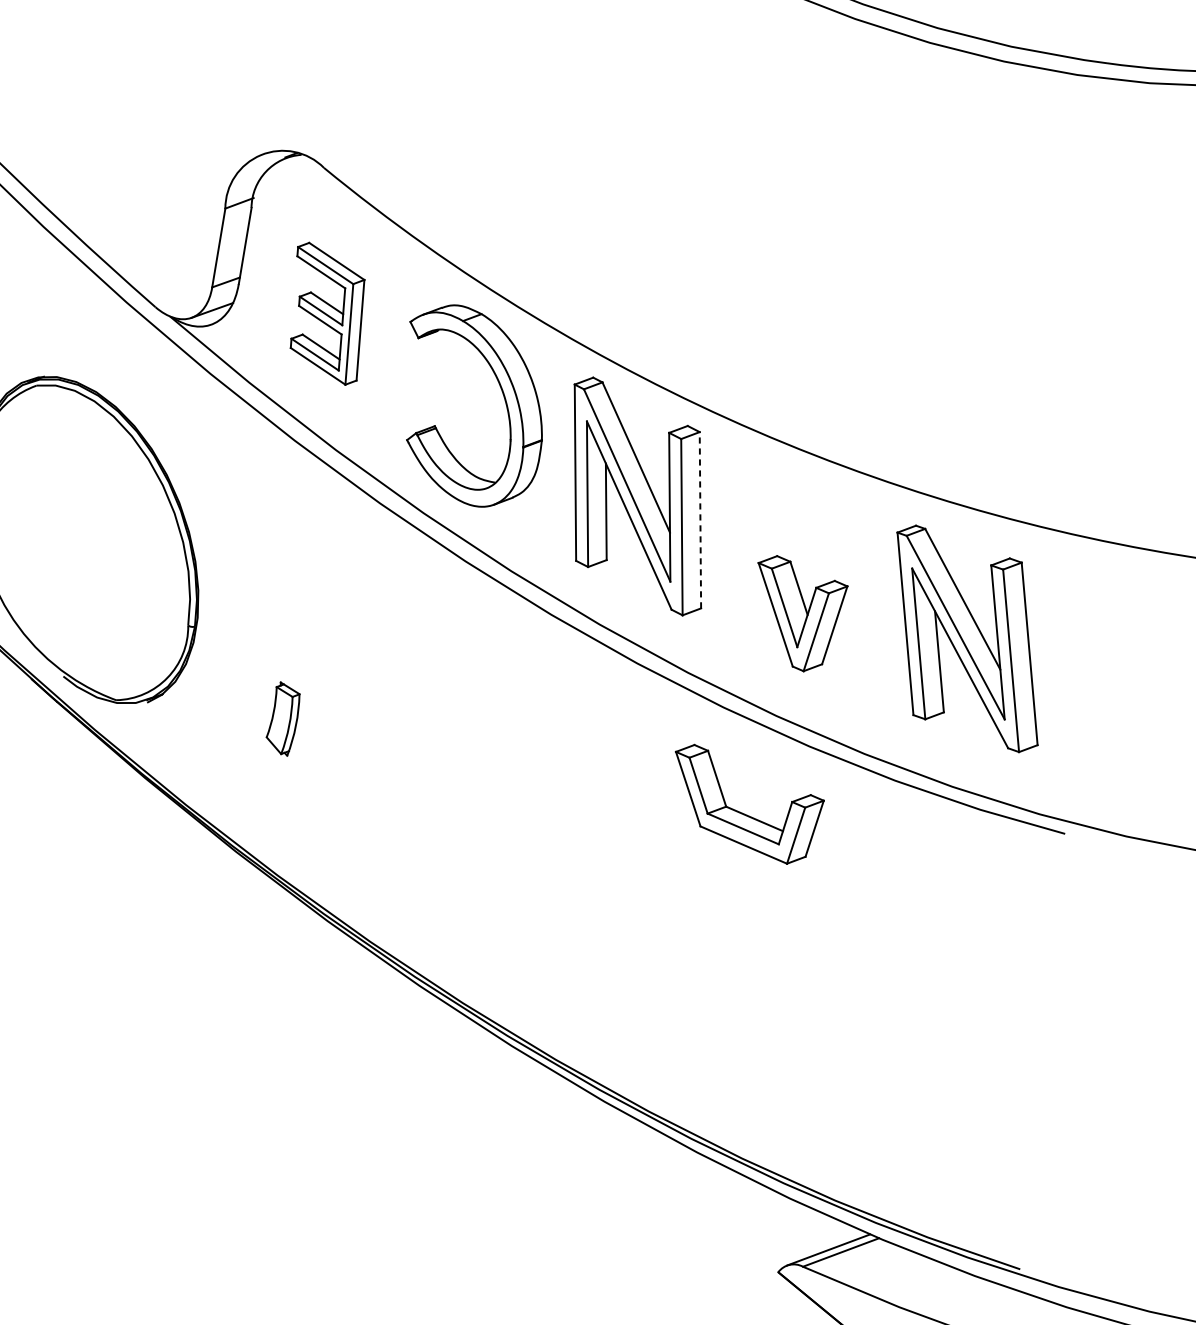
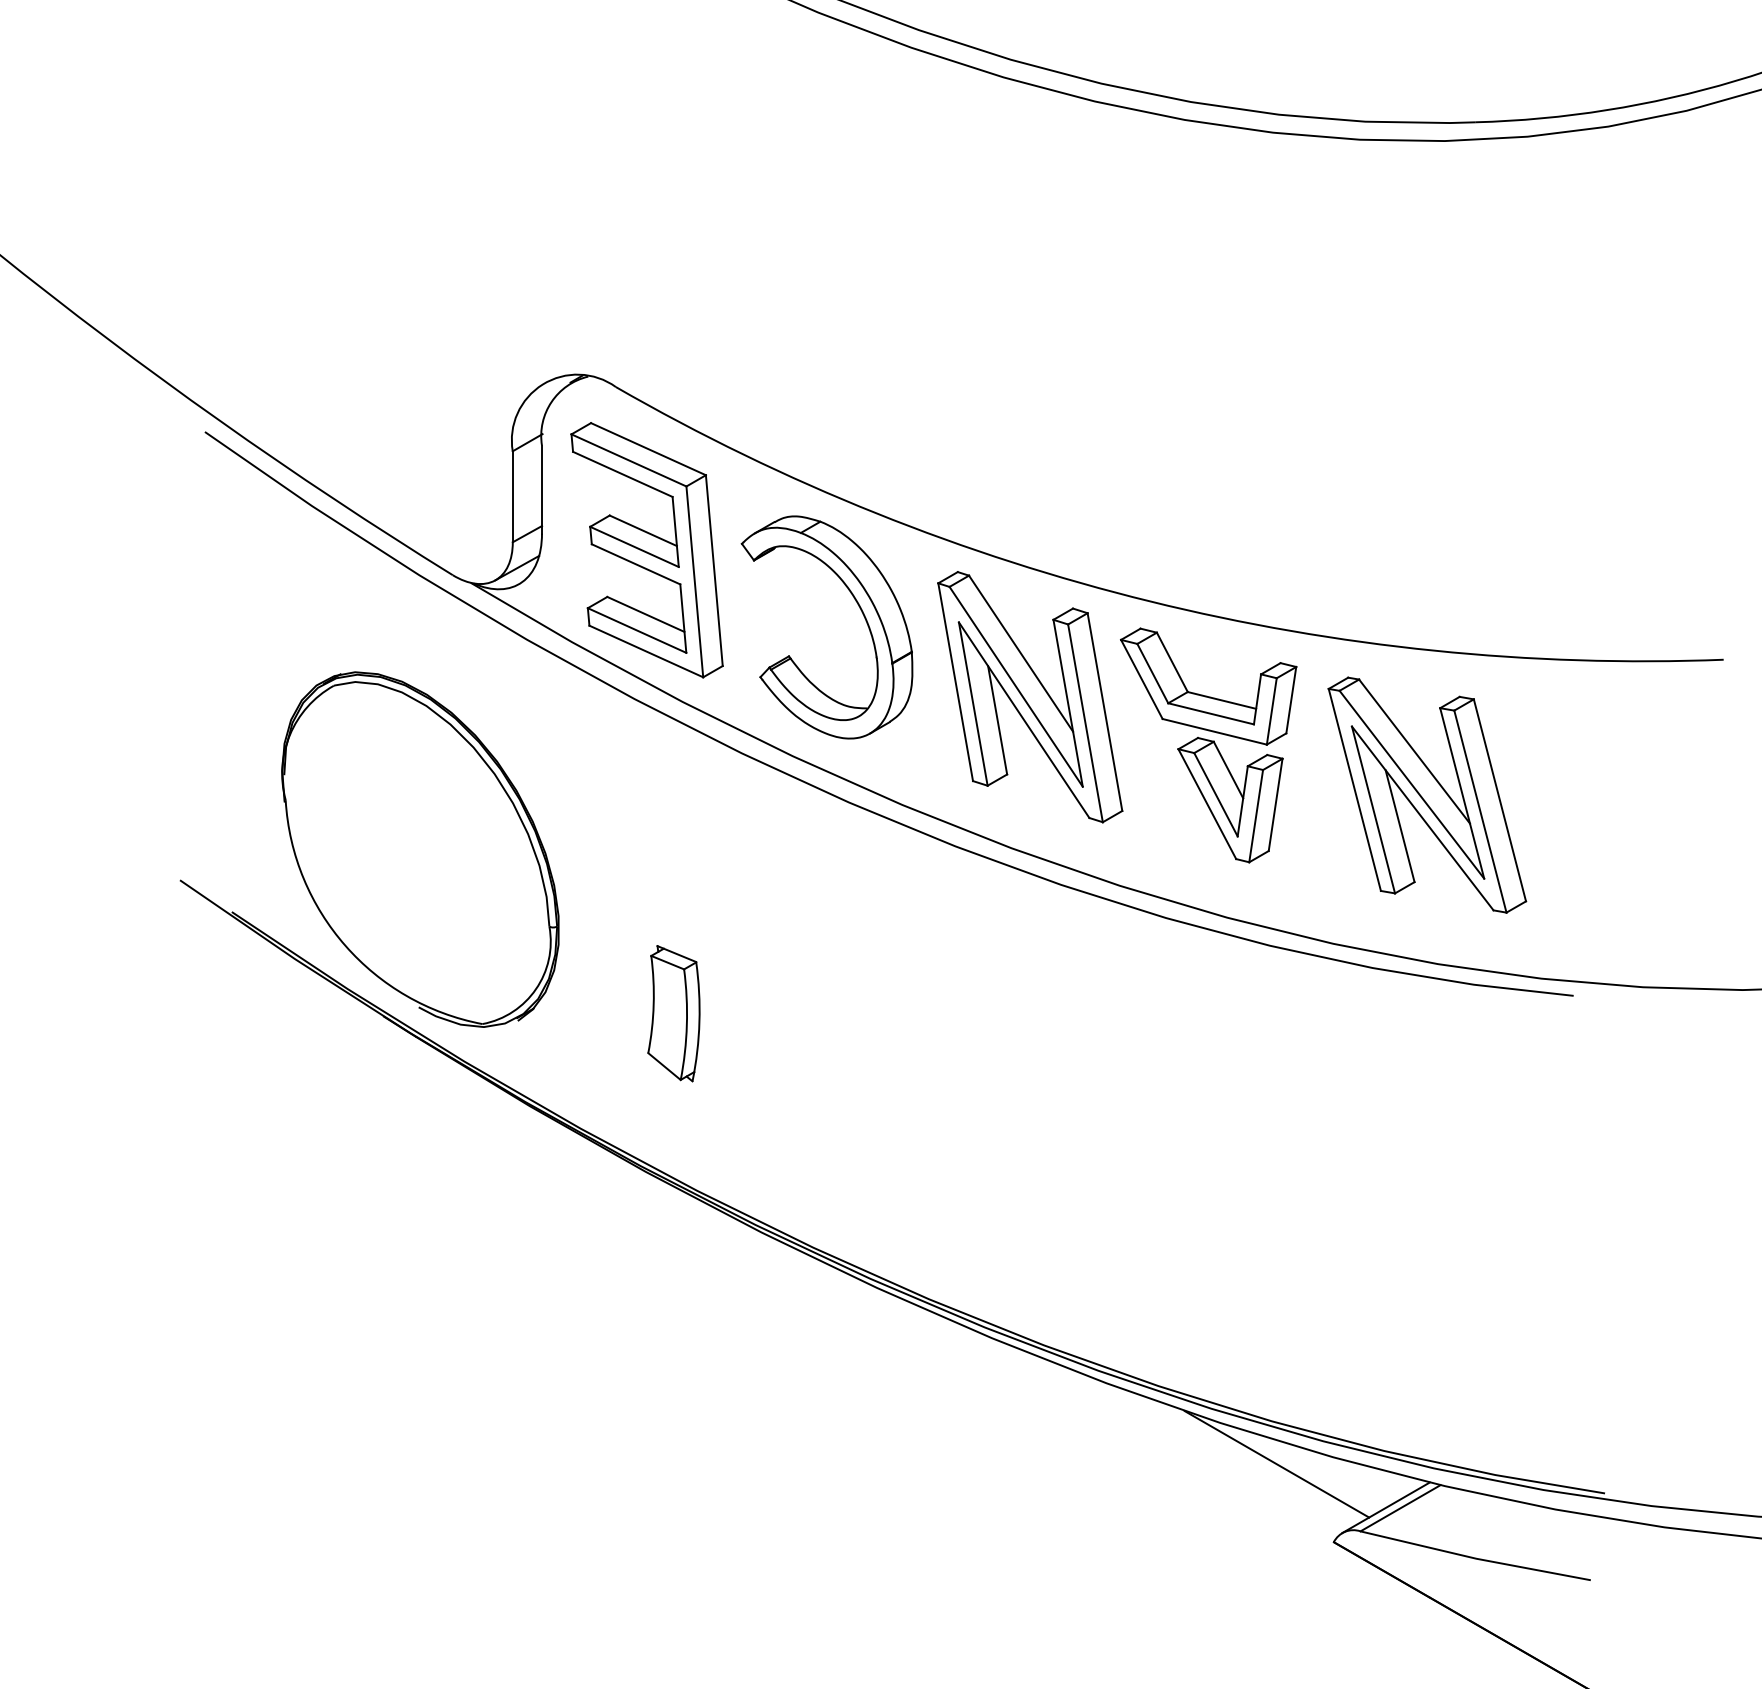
part: (326, 313) -> (646, 550), size x1.67
line: (700, 519) -> (1104, 711), dashed -> solid
part: (283, 718) -> (673, 1013), size x1.67
part: (741, 812) -> (1206, 695), moved
line: (739, 1196) -> (1276, 1464), added

